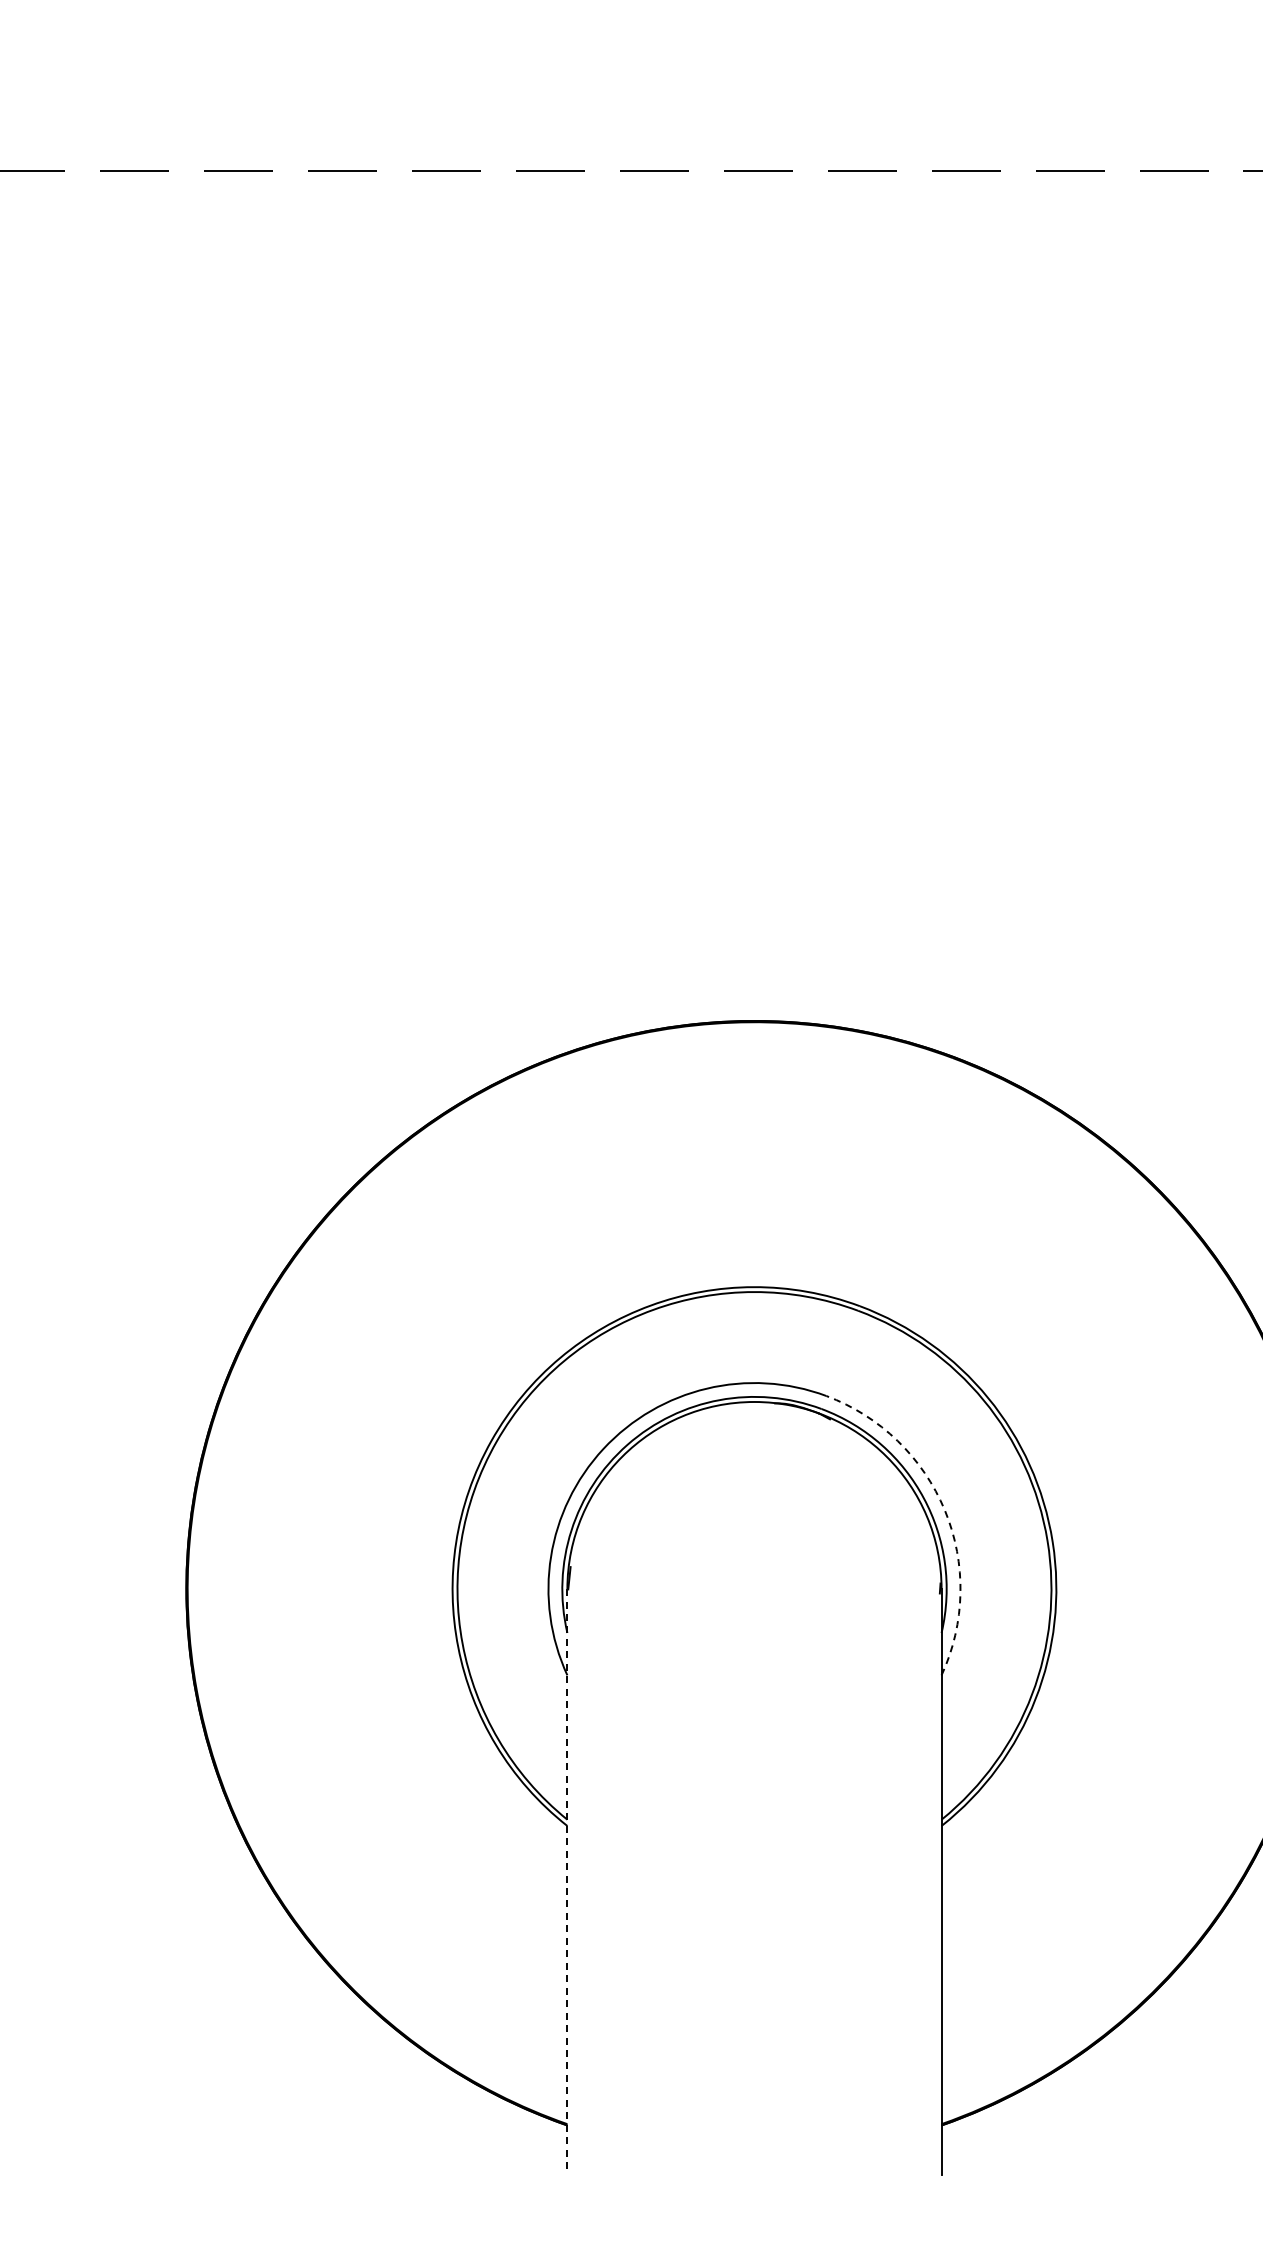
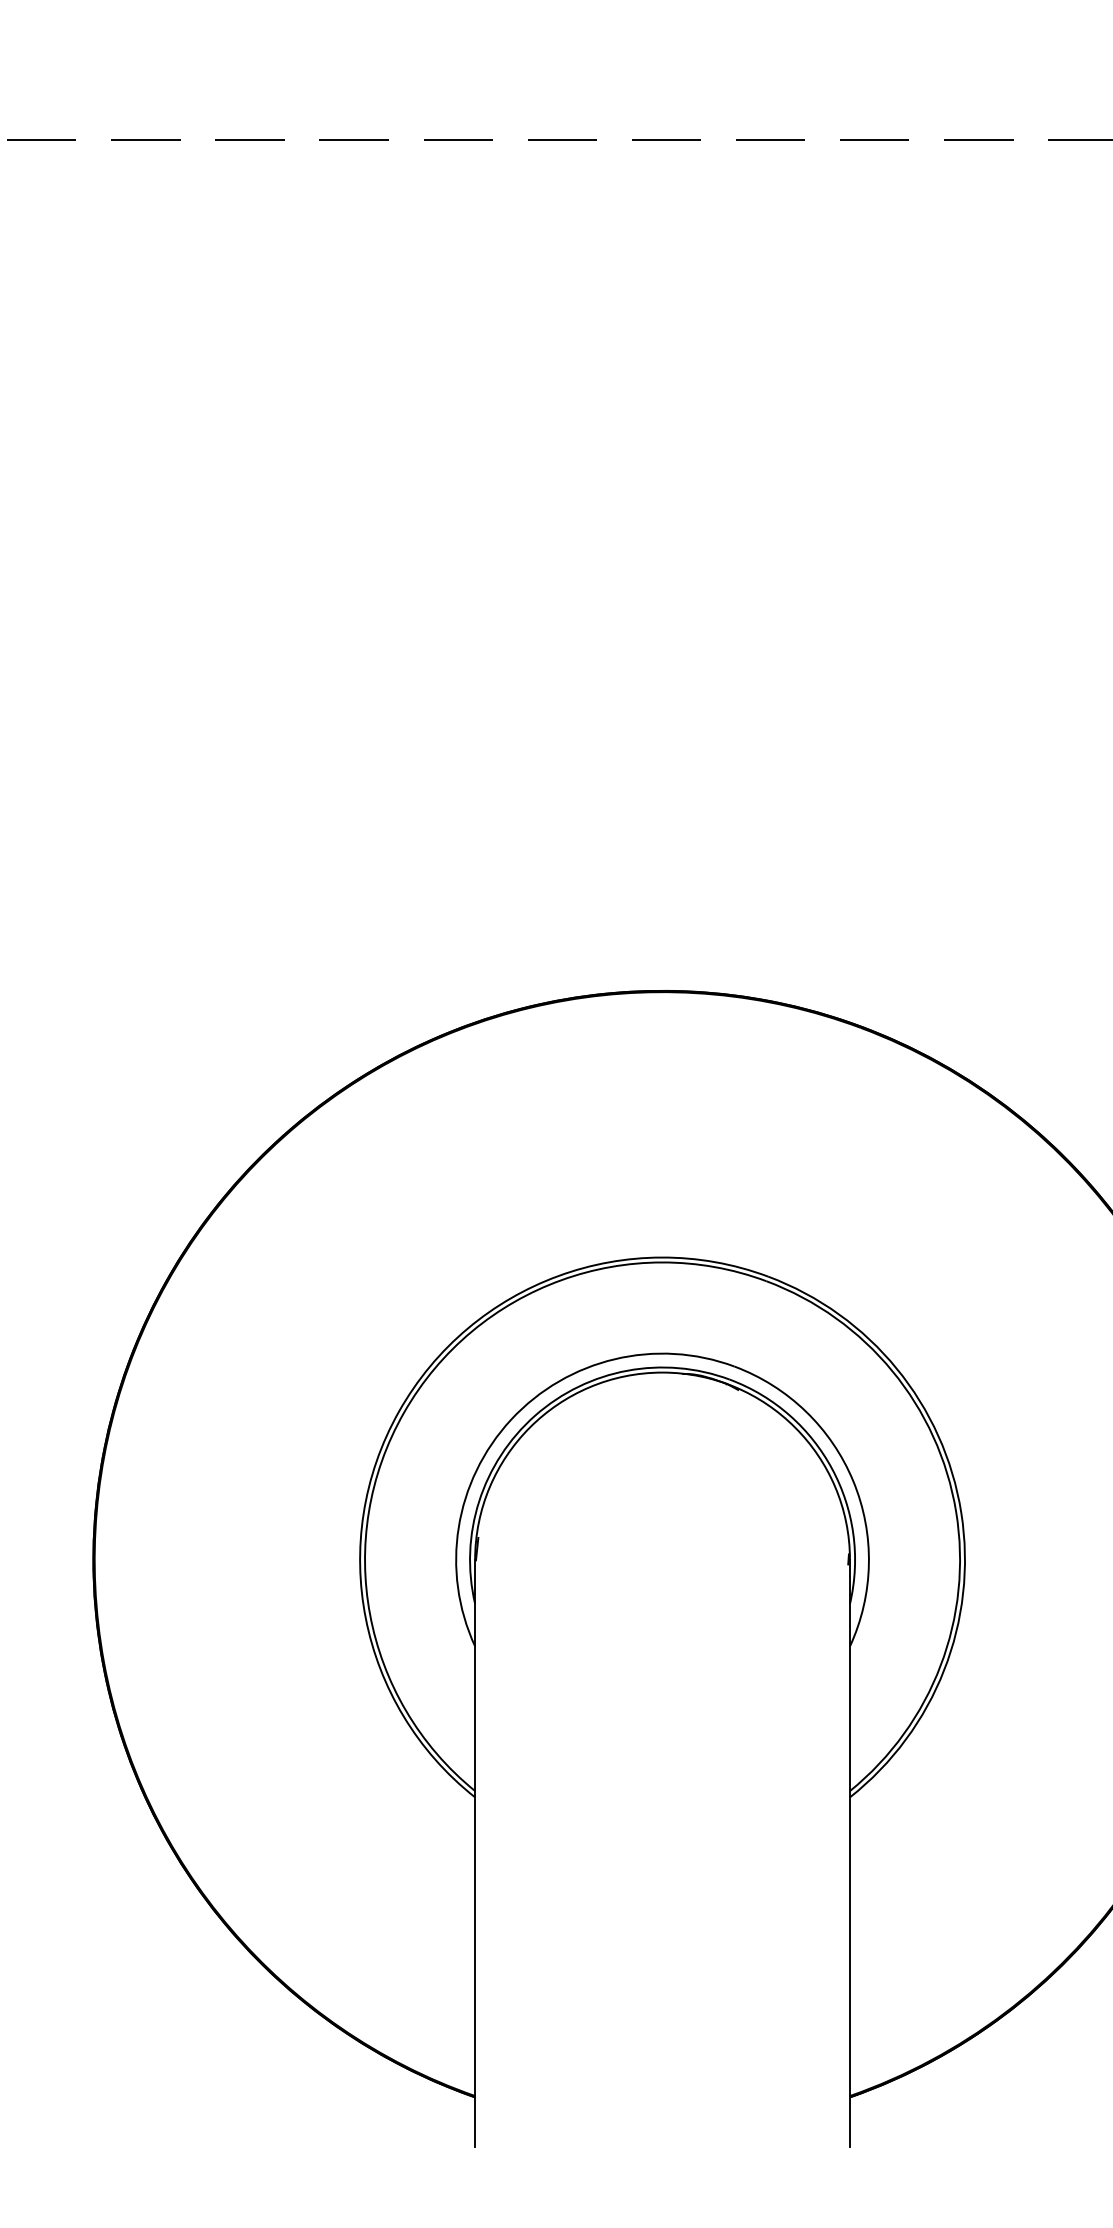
arc: (944, 1510) -> (852, 1481), dashed -> solid
line: (567, 1882) -> (475, 1853), dashed -> solid

